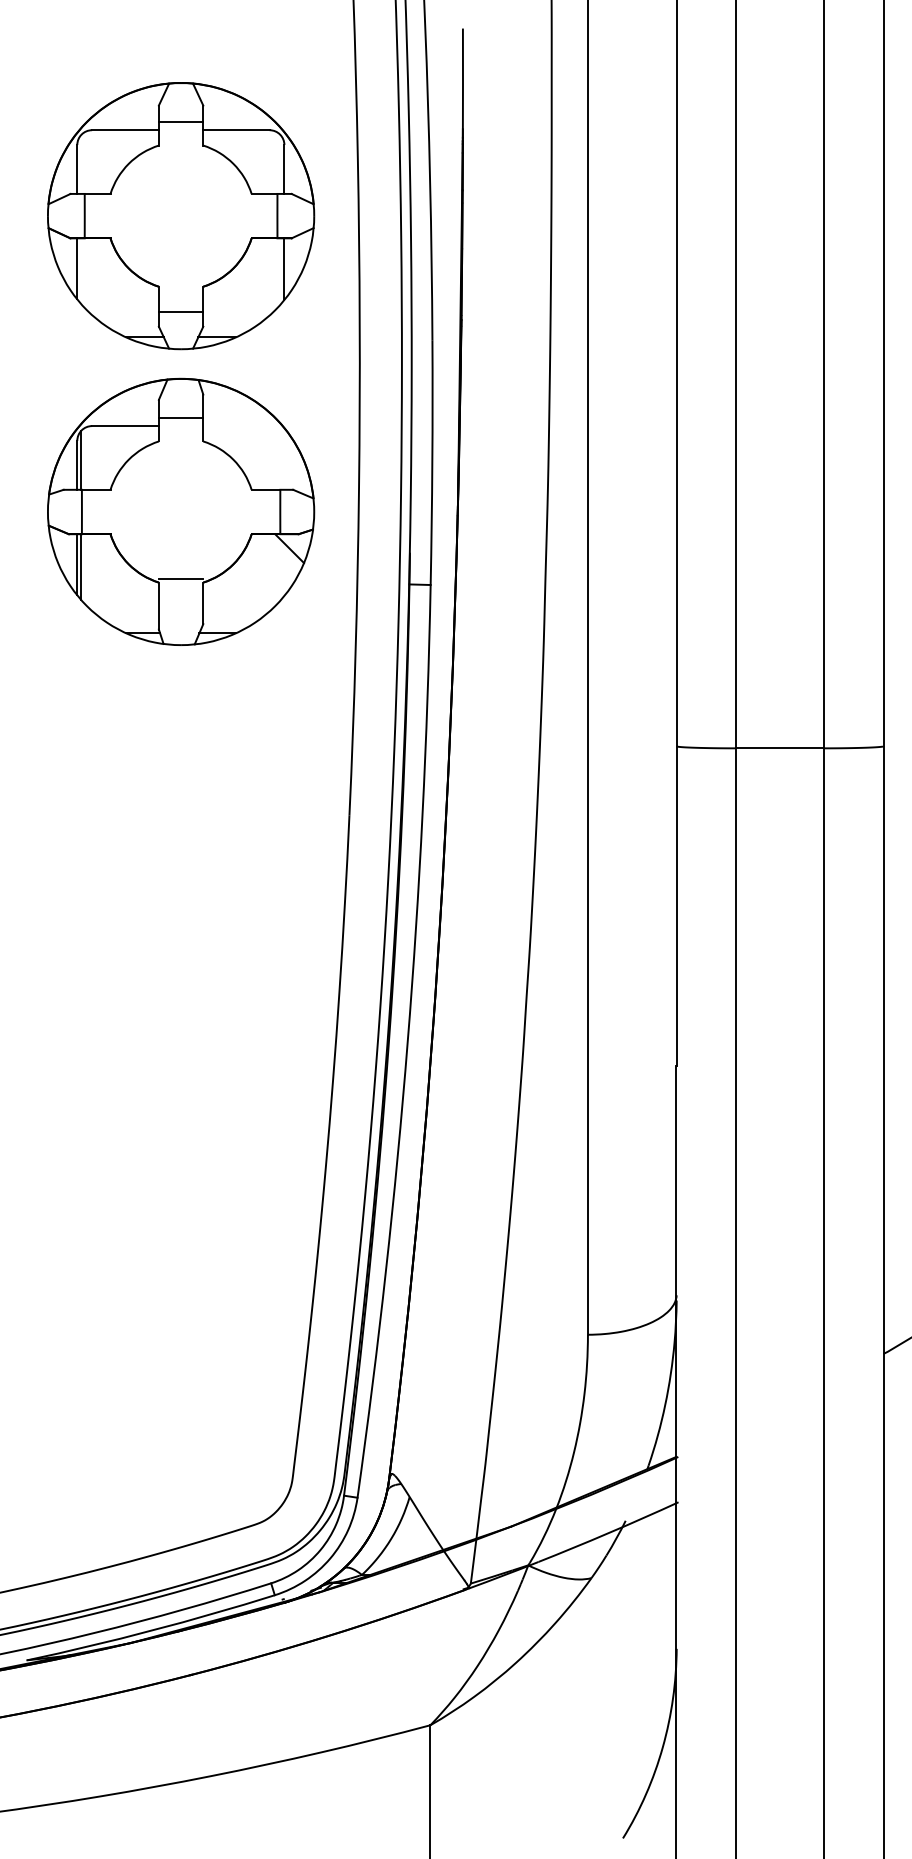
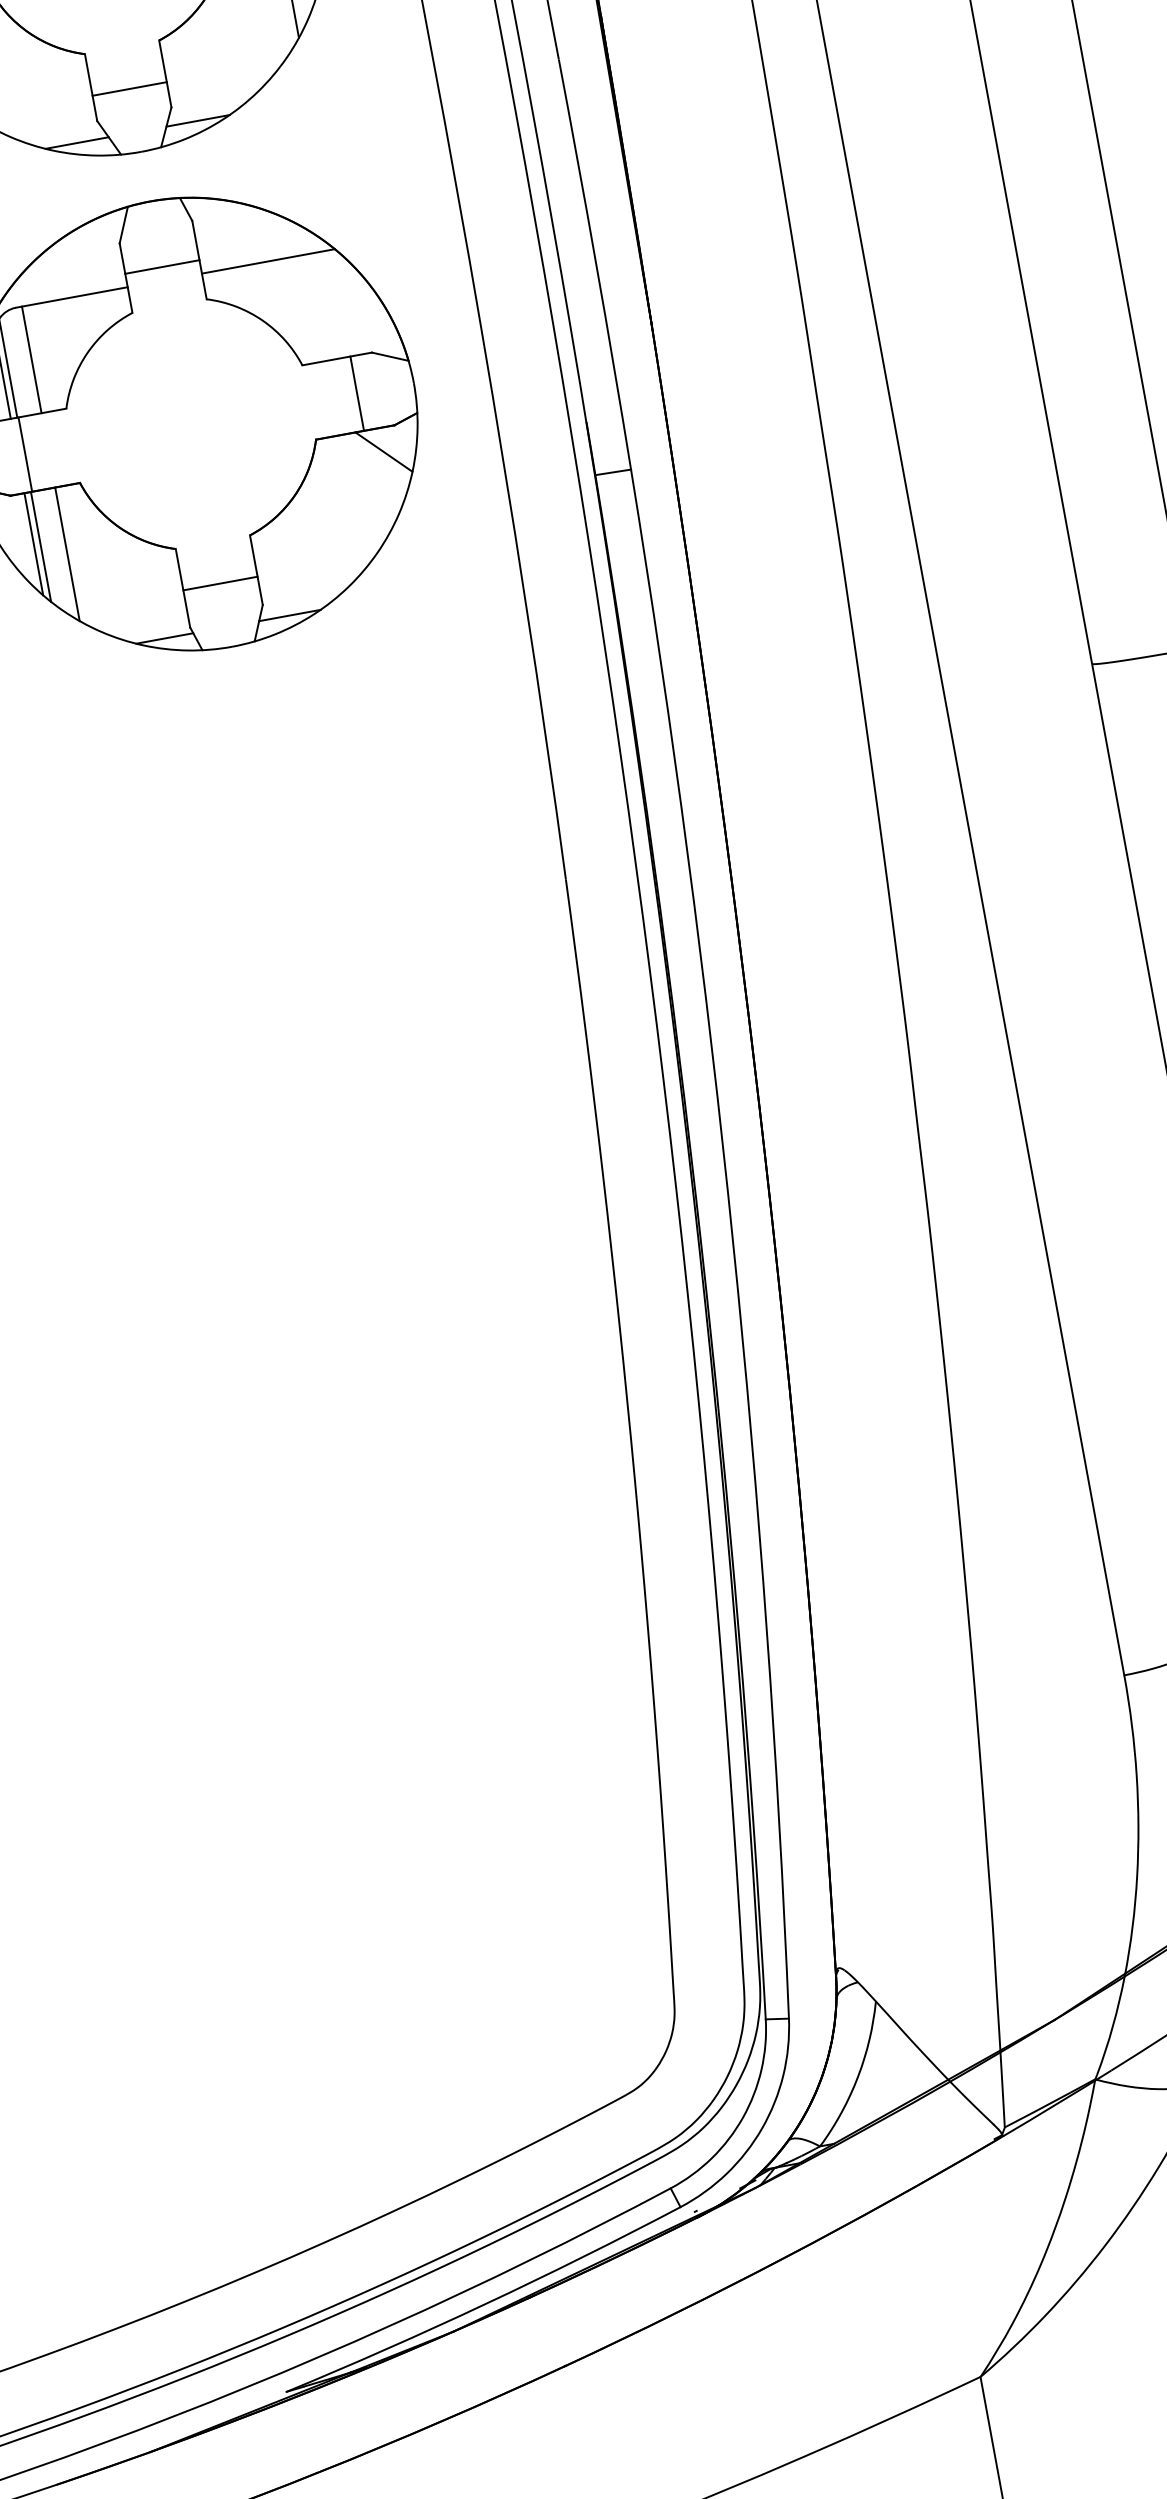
line: (242, 426) -> (267, 262), added
line: (95, 457) -> (31, 359), added
line: (95, 574) -> (67, 554), added
line: (180, 579) -> (219, 584), moved

